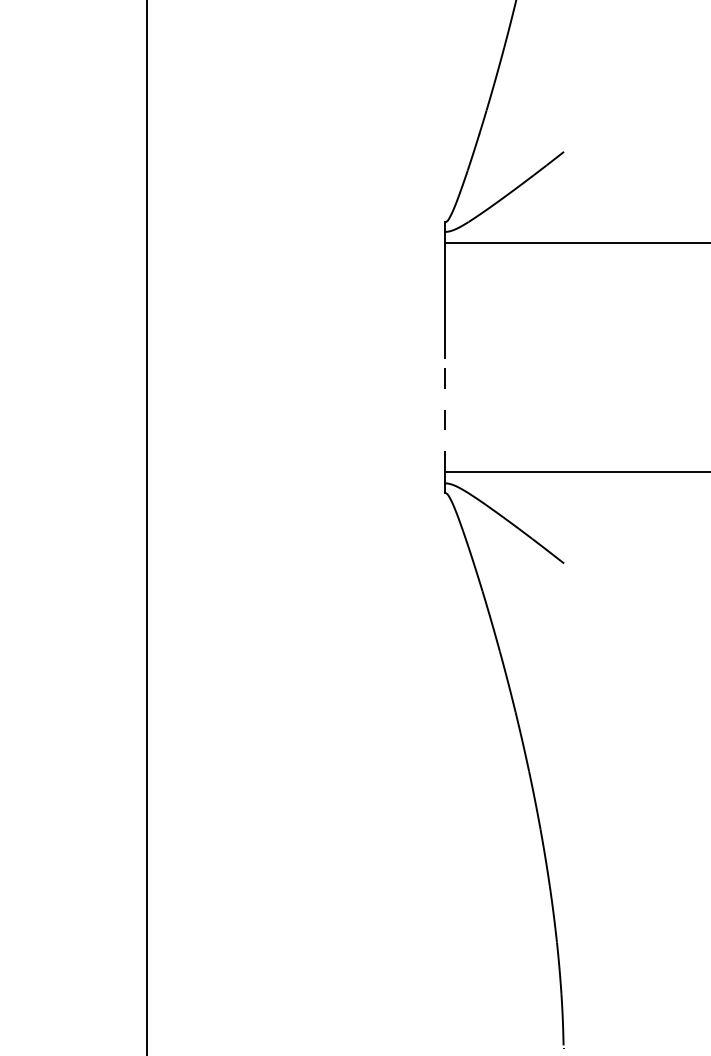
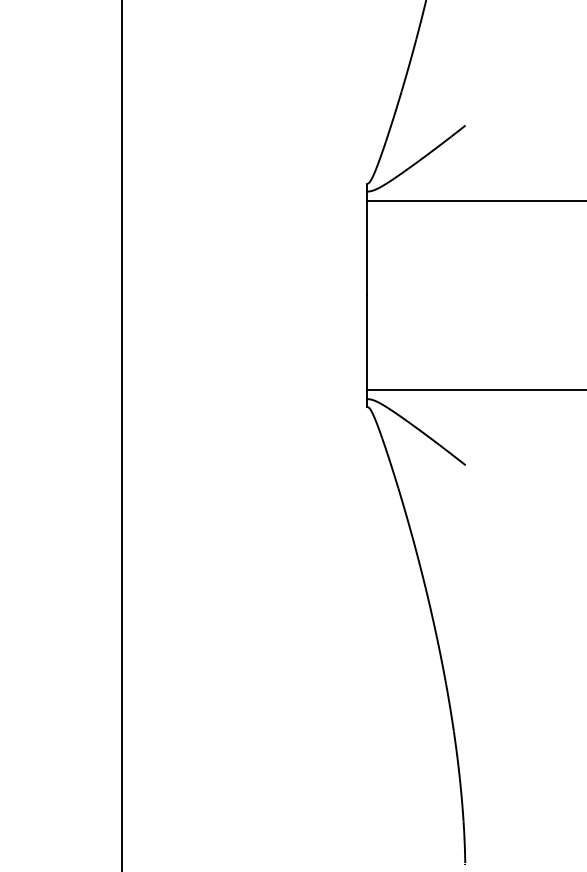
line: (444, 414) -> (366, 342), dashed -> solid

